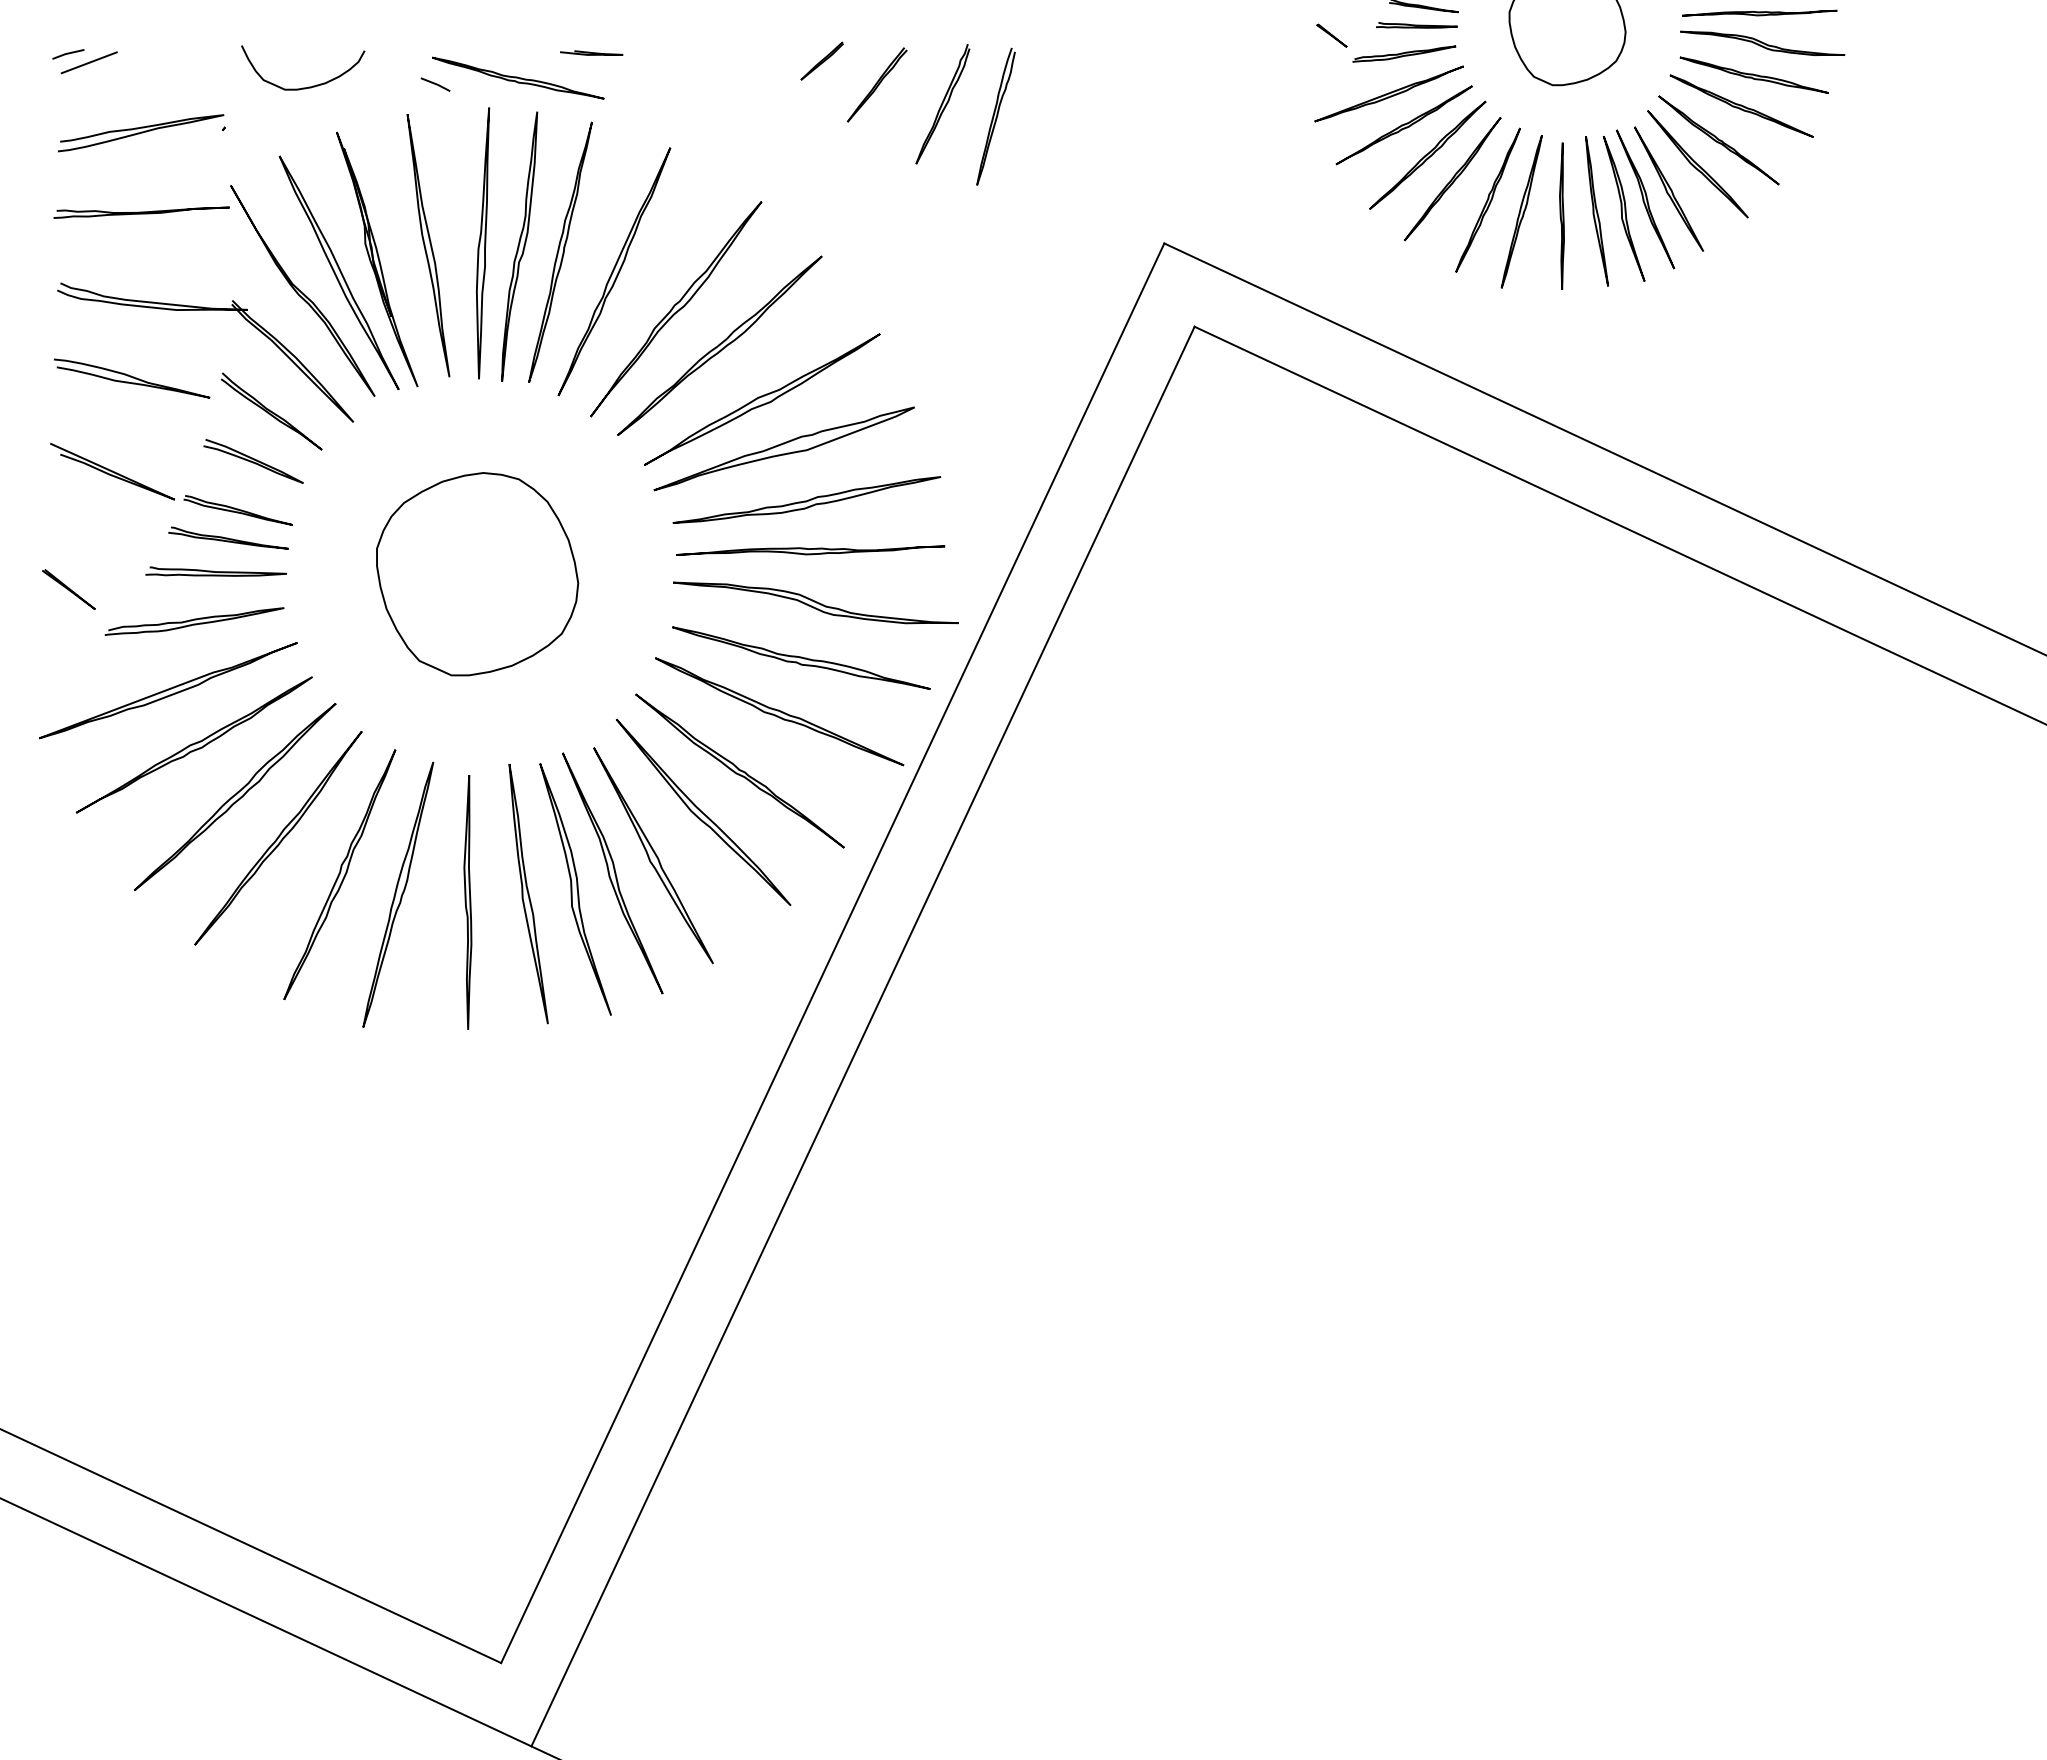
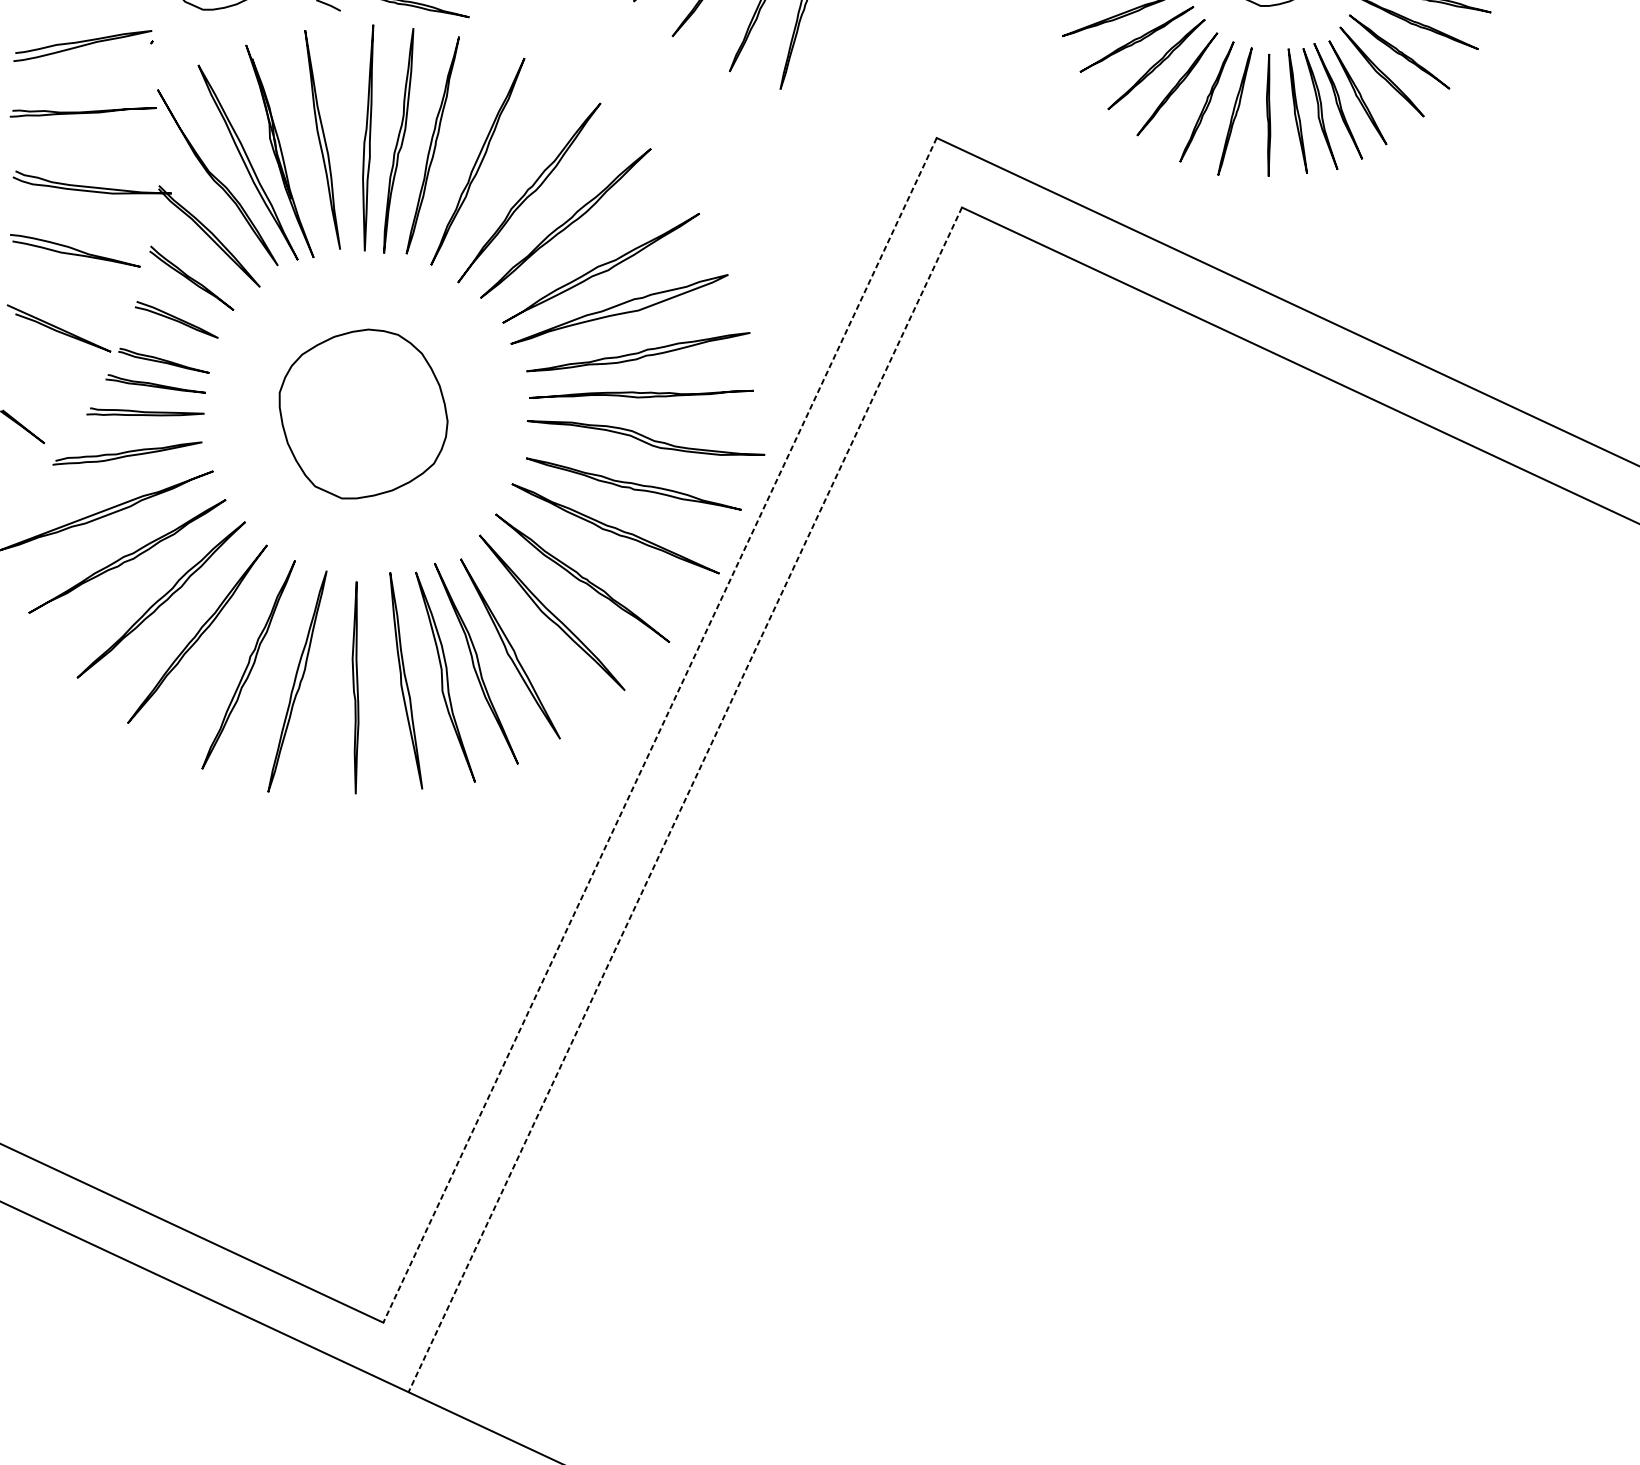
line: (832, 953) -> (659, 730), solid -> dashed
line: (862, 1037) -> (684, 800), solid -> dashed

